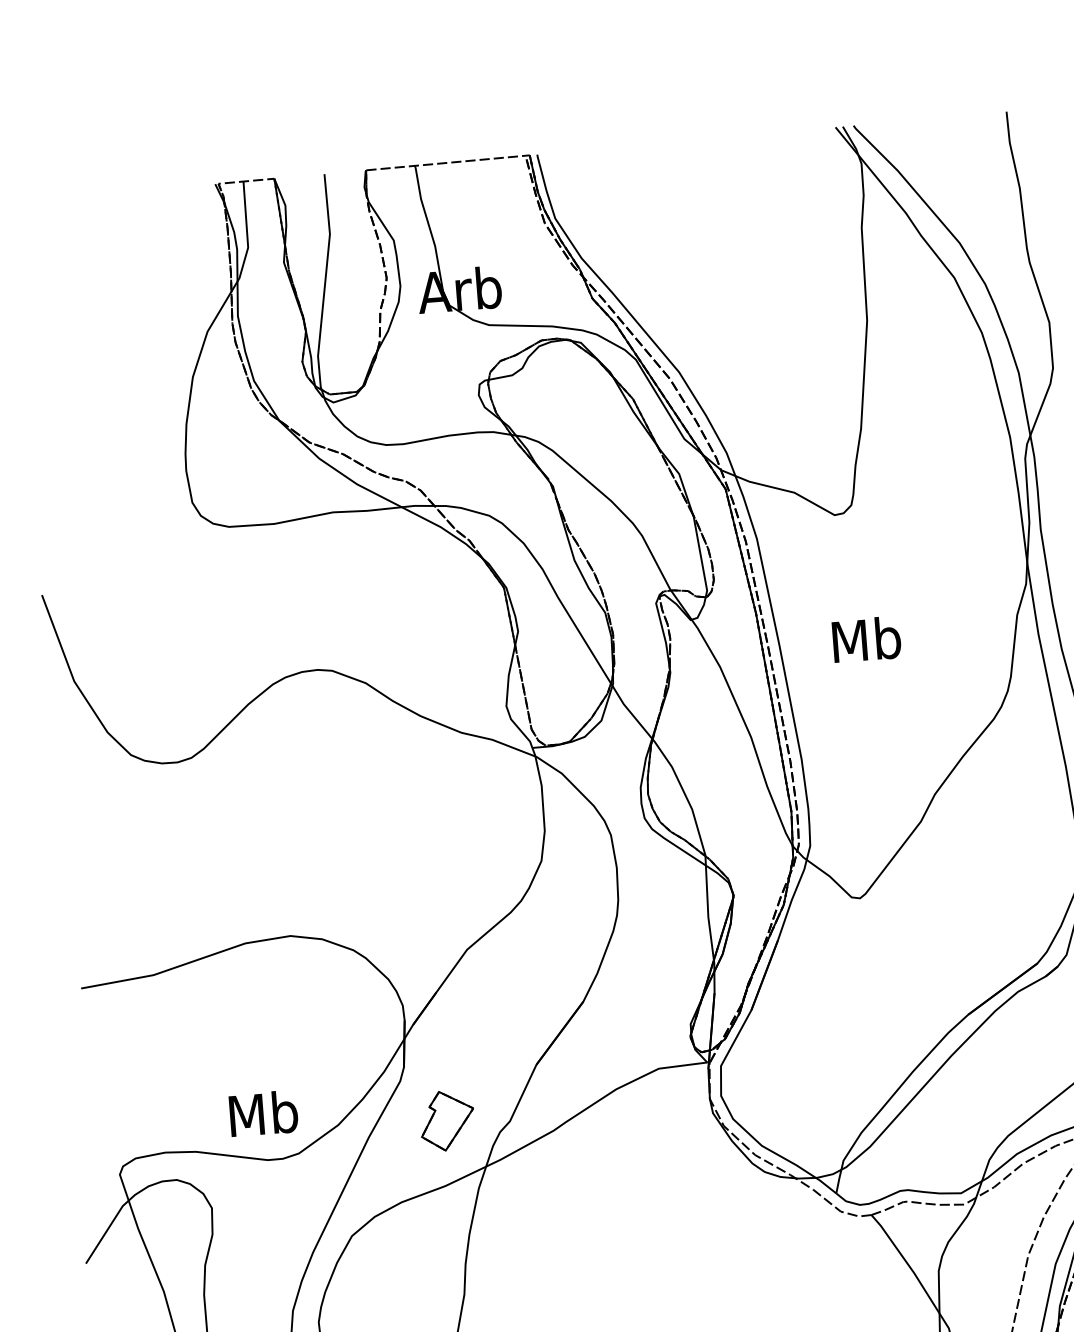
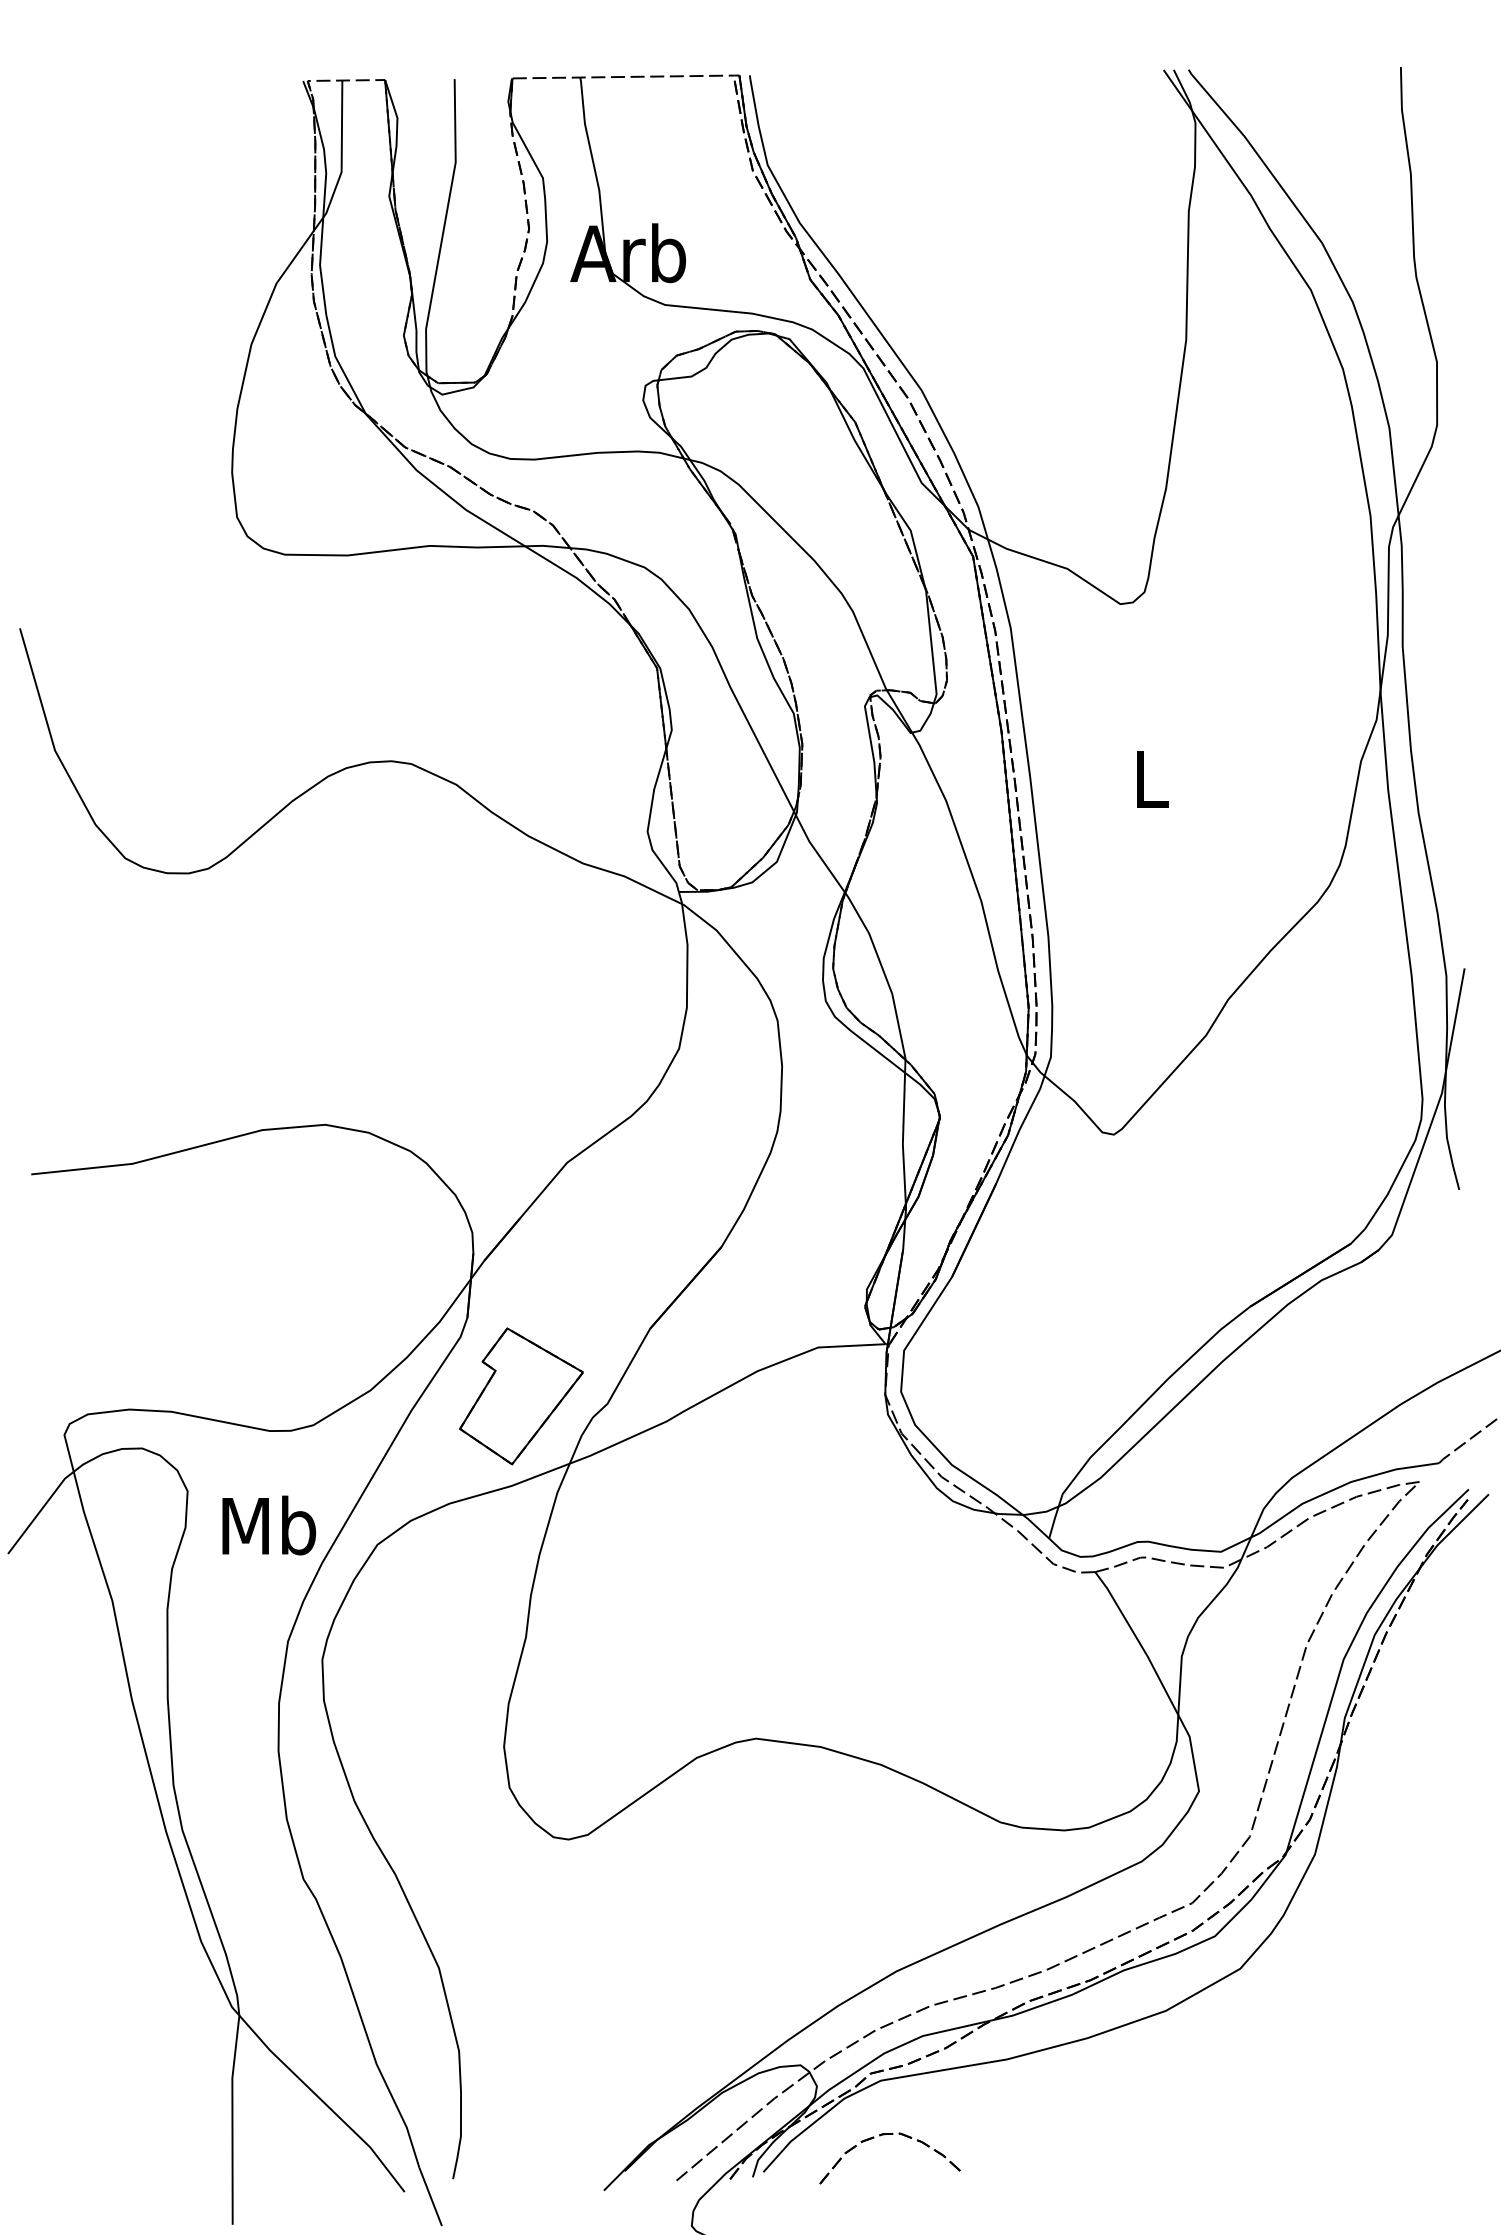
text: (866, 639) -> (1150, 778), Mb -> L
text: (263, 1113) -> (269, 1525), moved
part: (447, 1120) -> (521, 1396), size x1.67

